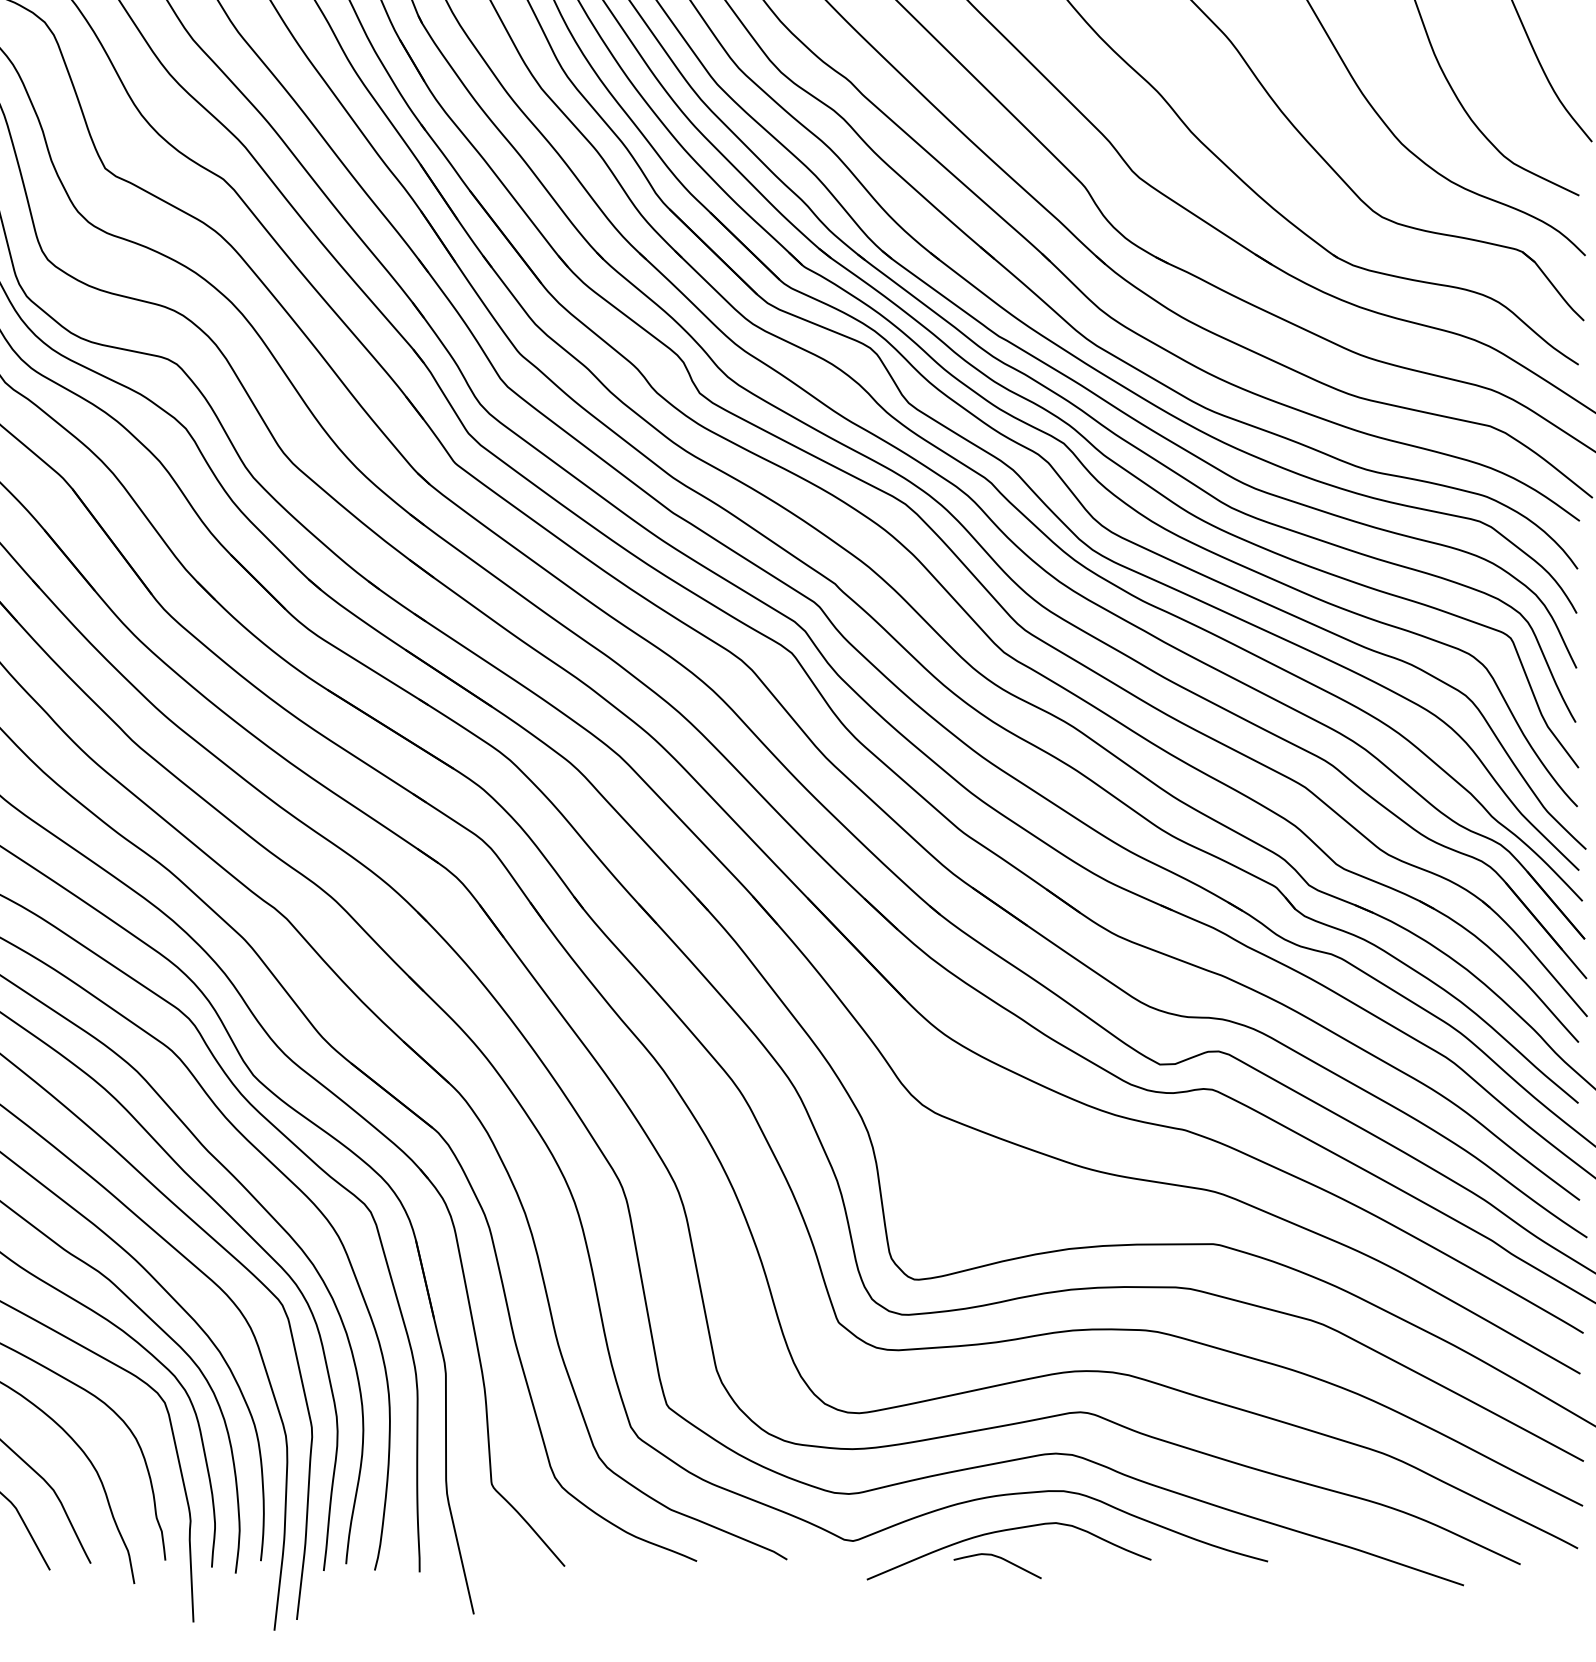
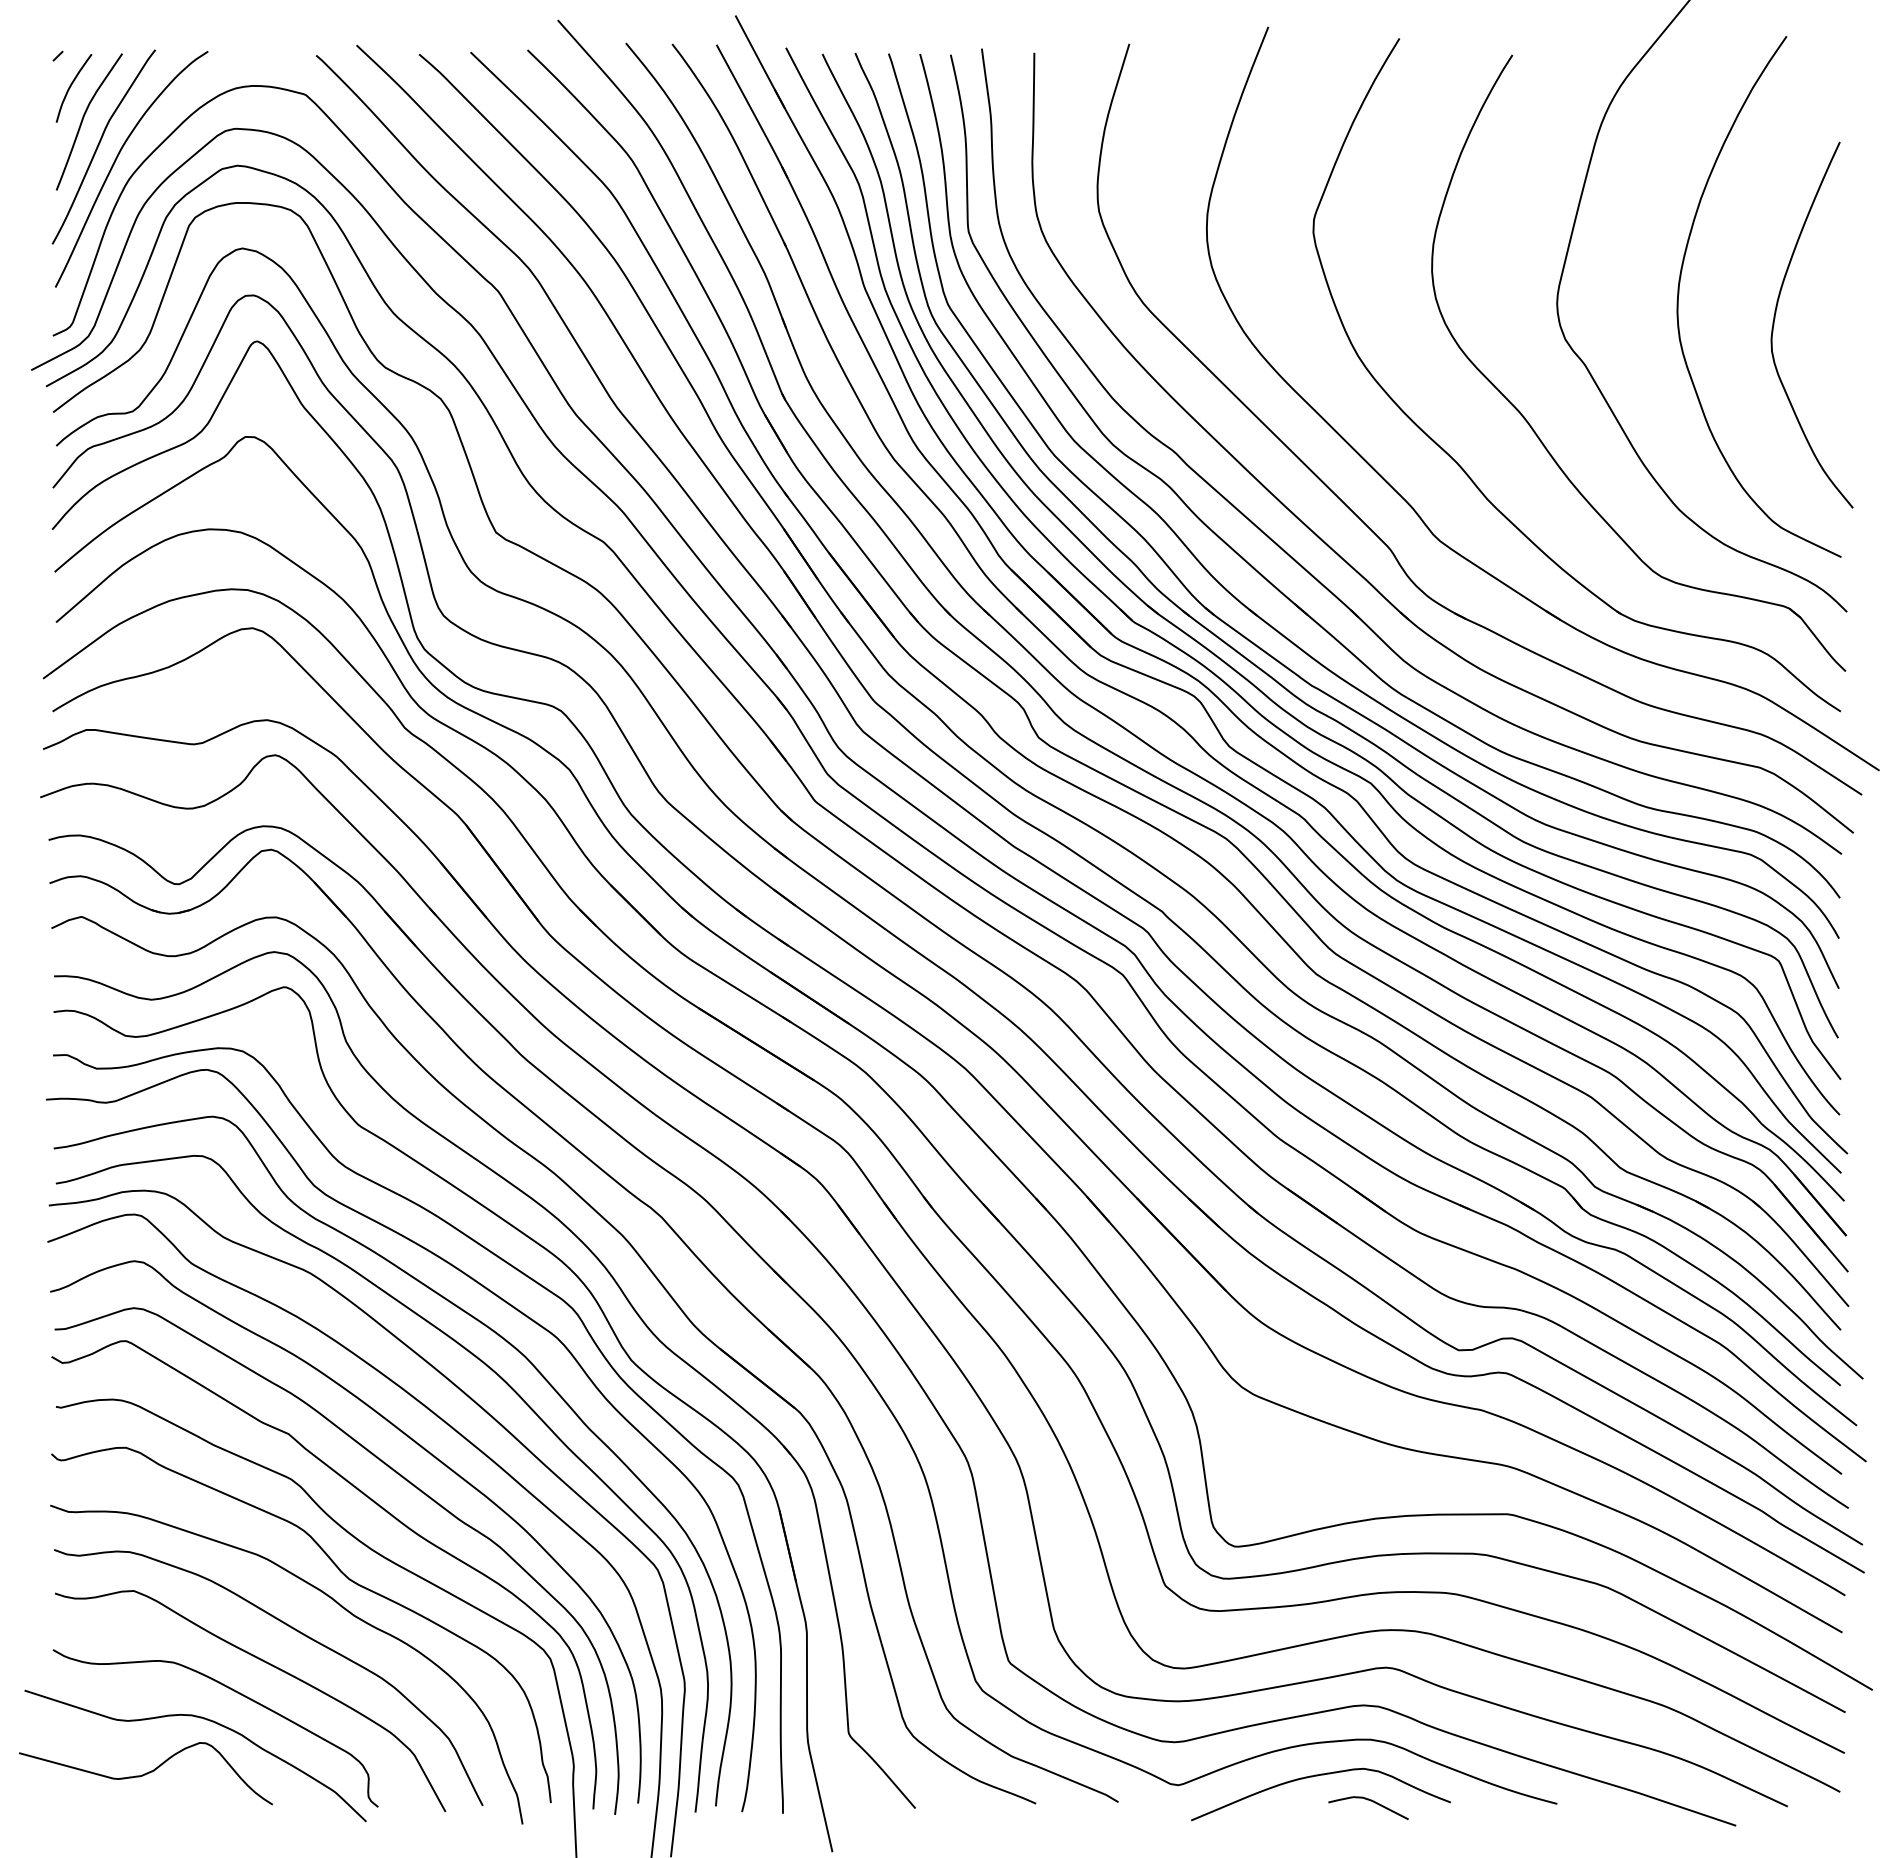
curve: (999, 1558) -> (1370, 1801), moved

